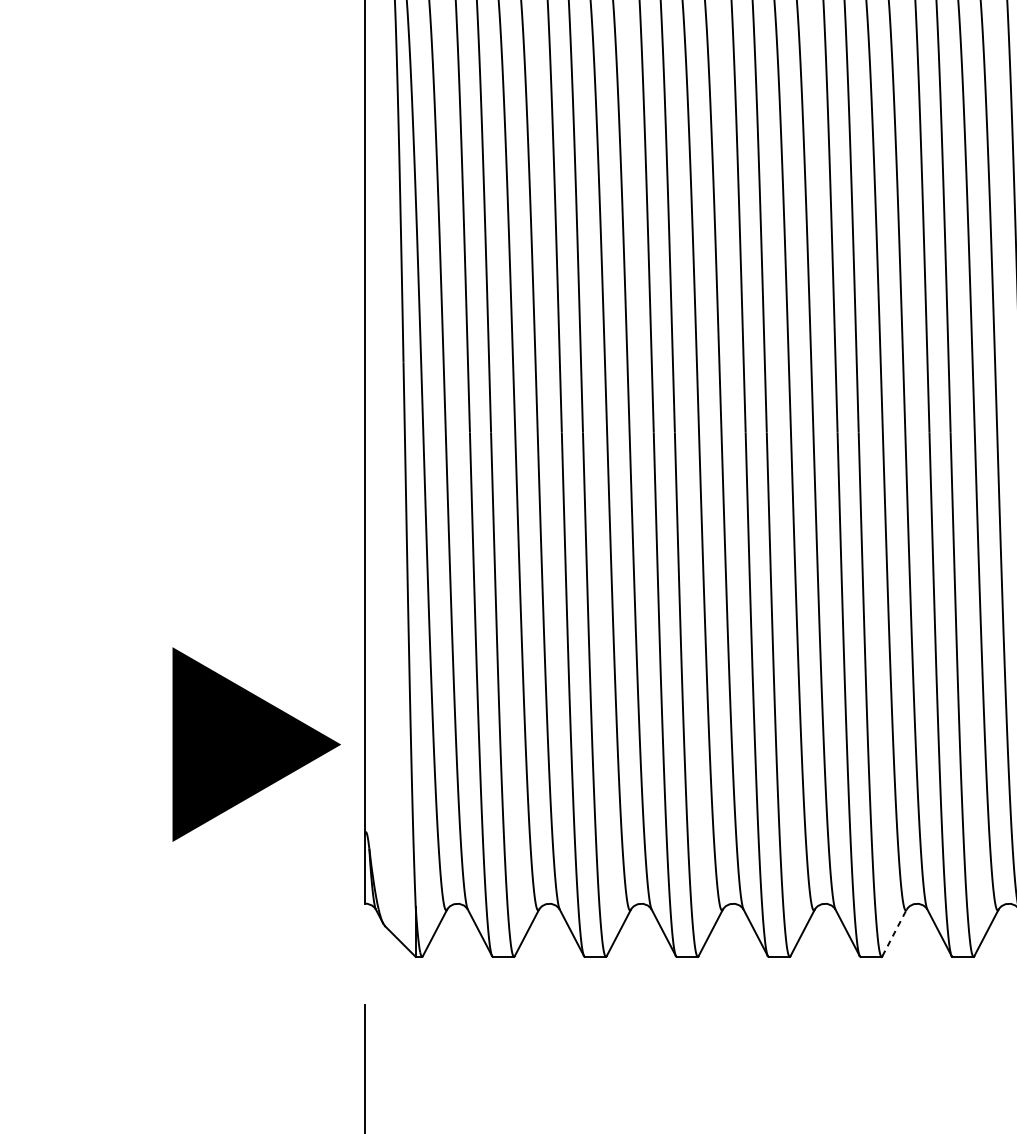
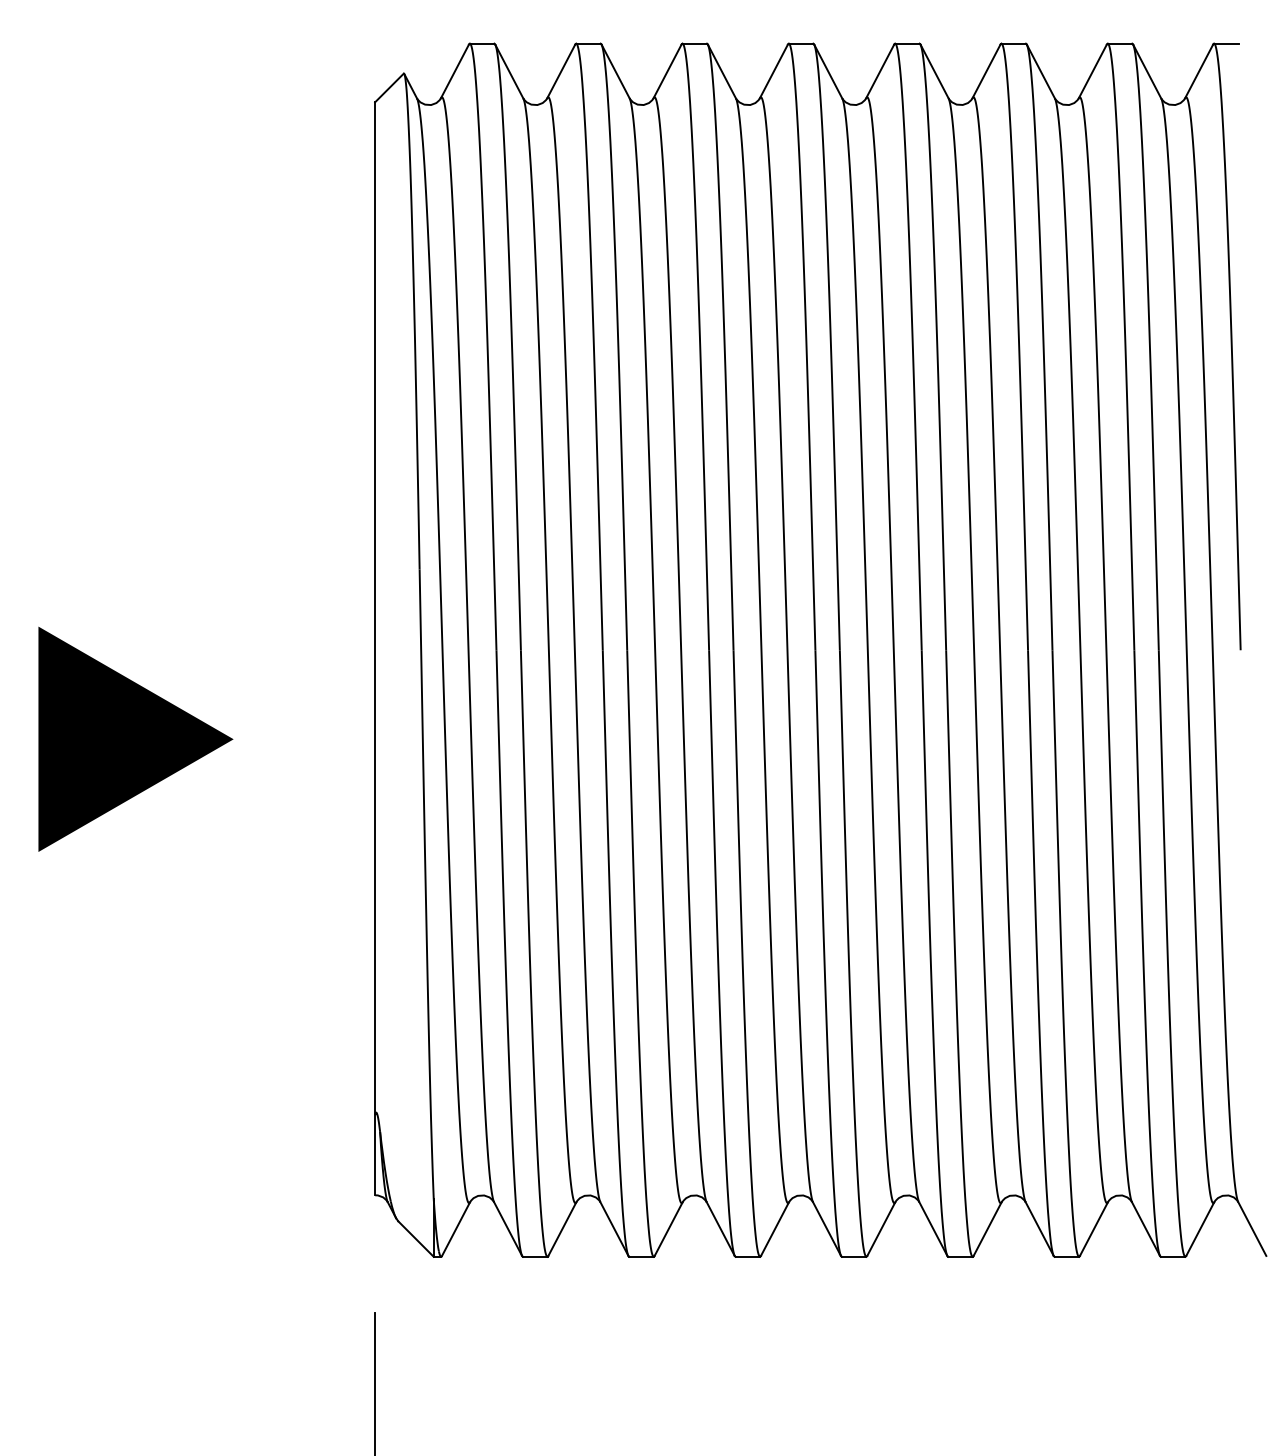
text: (256, 743) -> (135, 738), moved
line: (894, 932) -> (987, 1228), dashed -> solid

